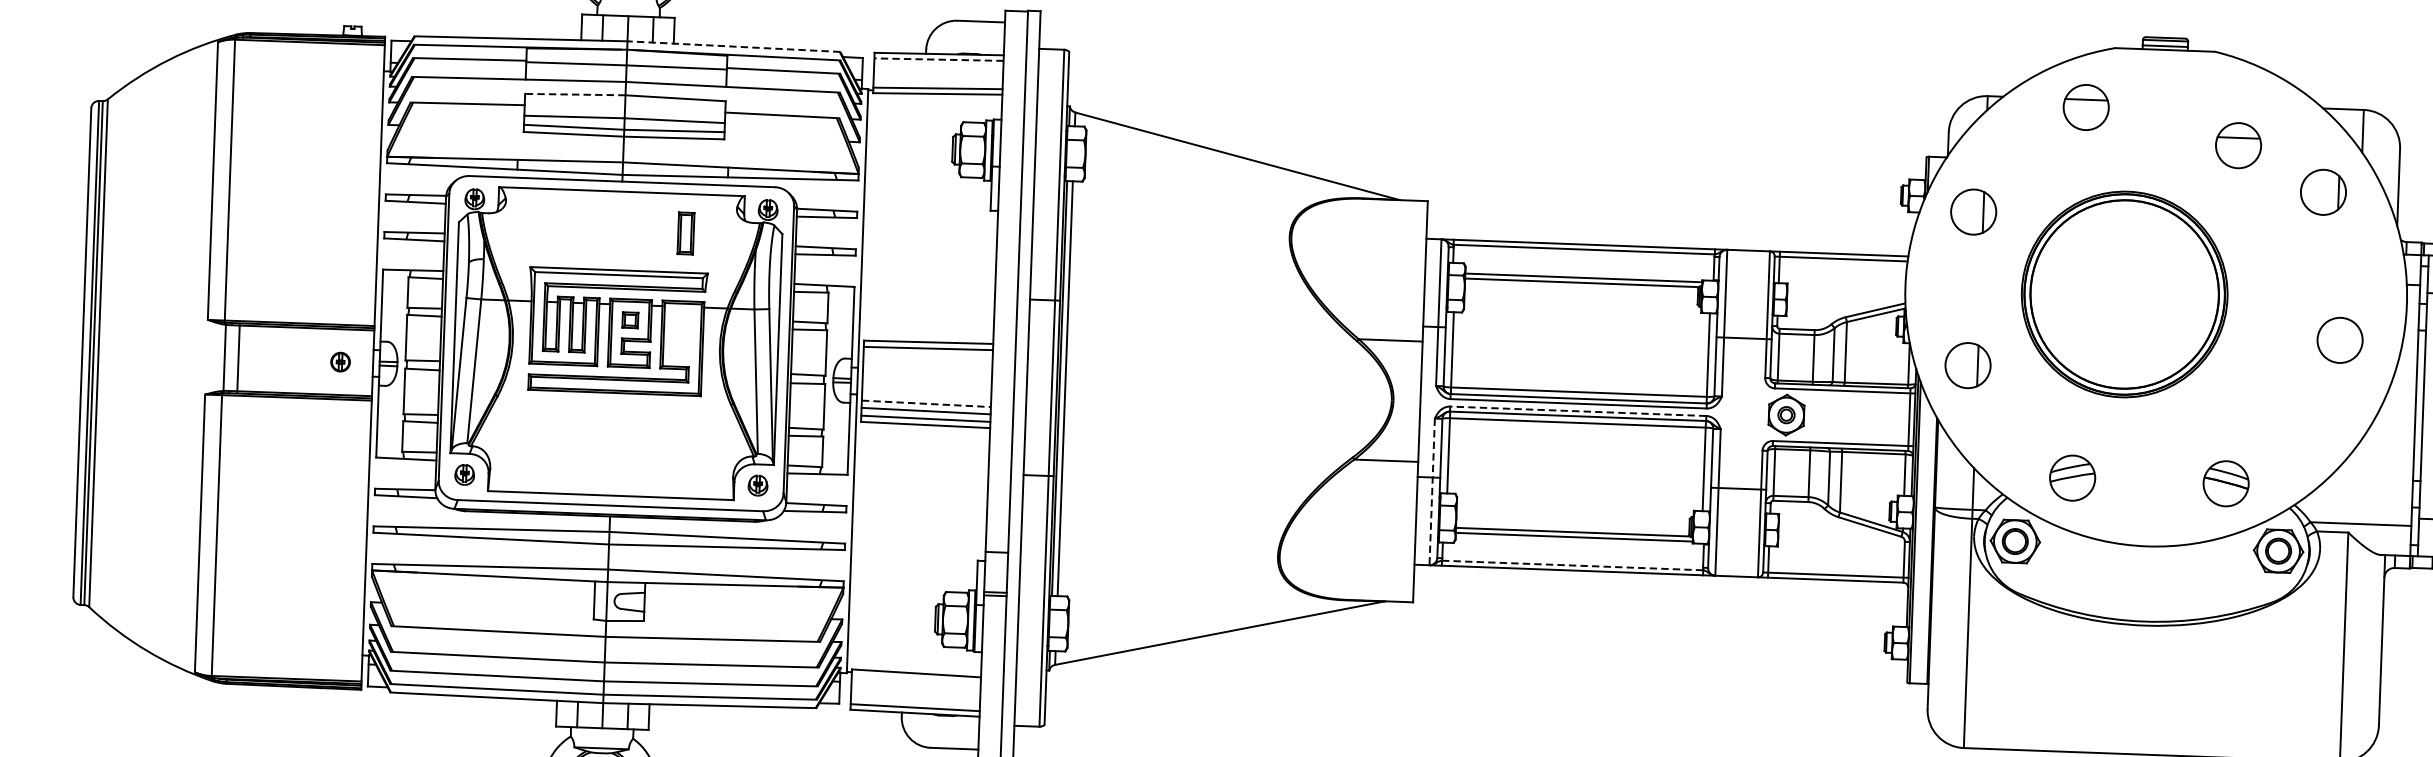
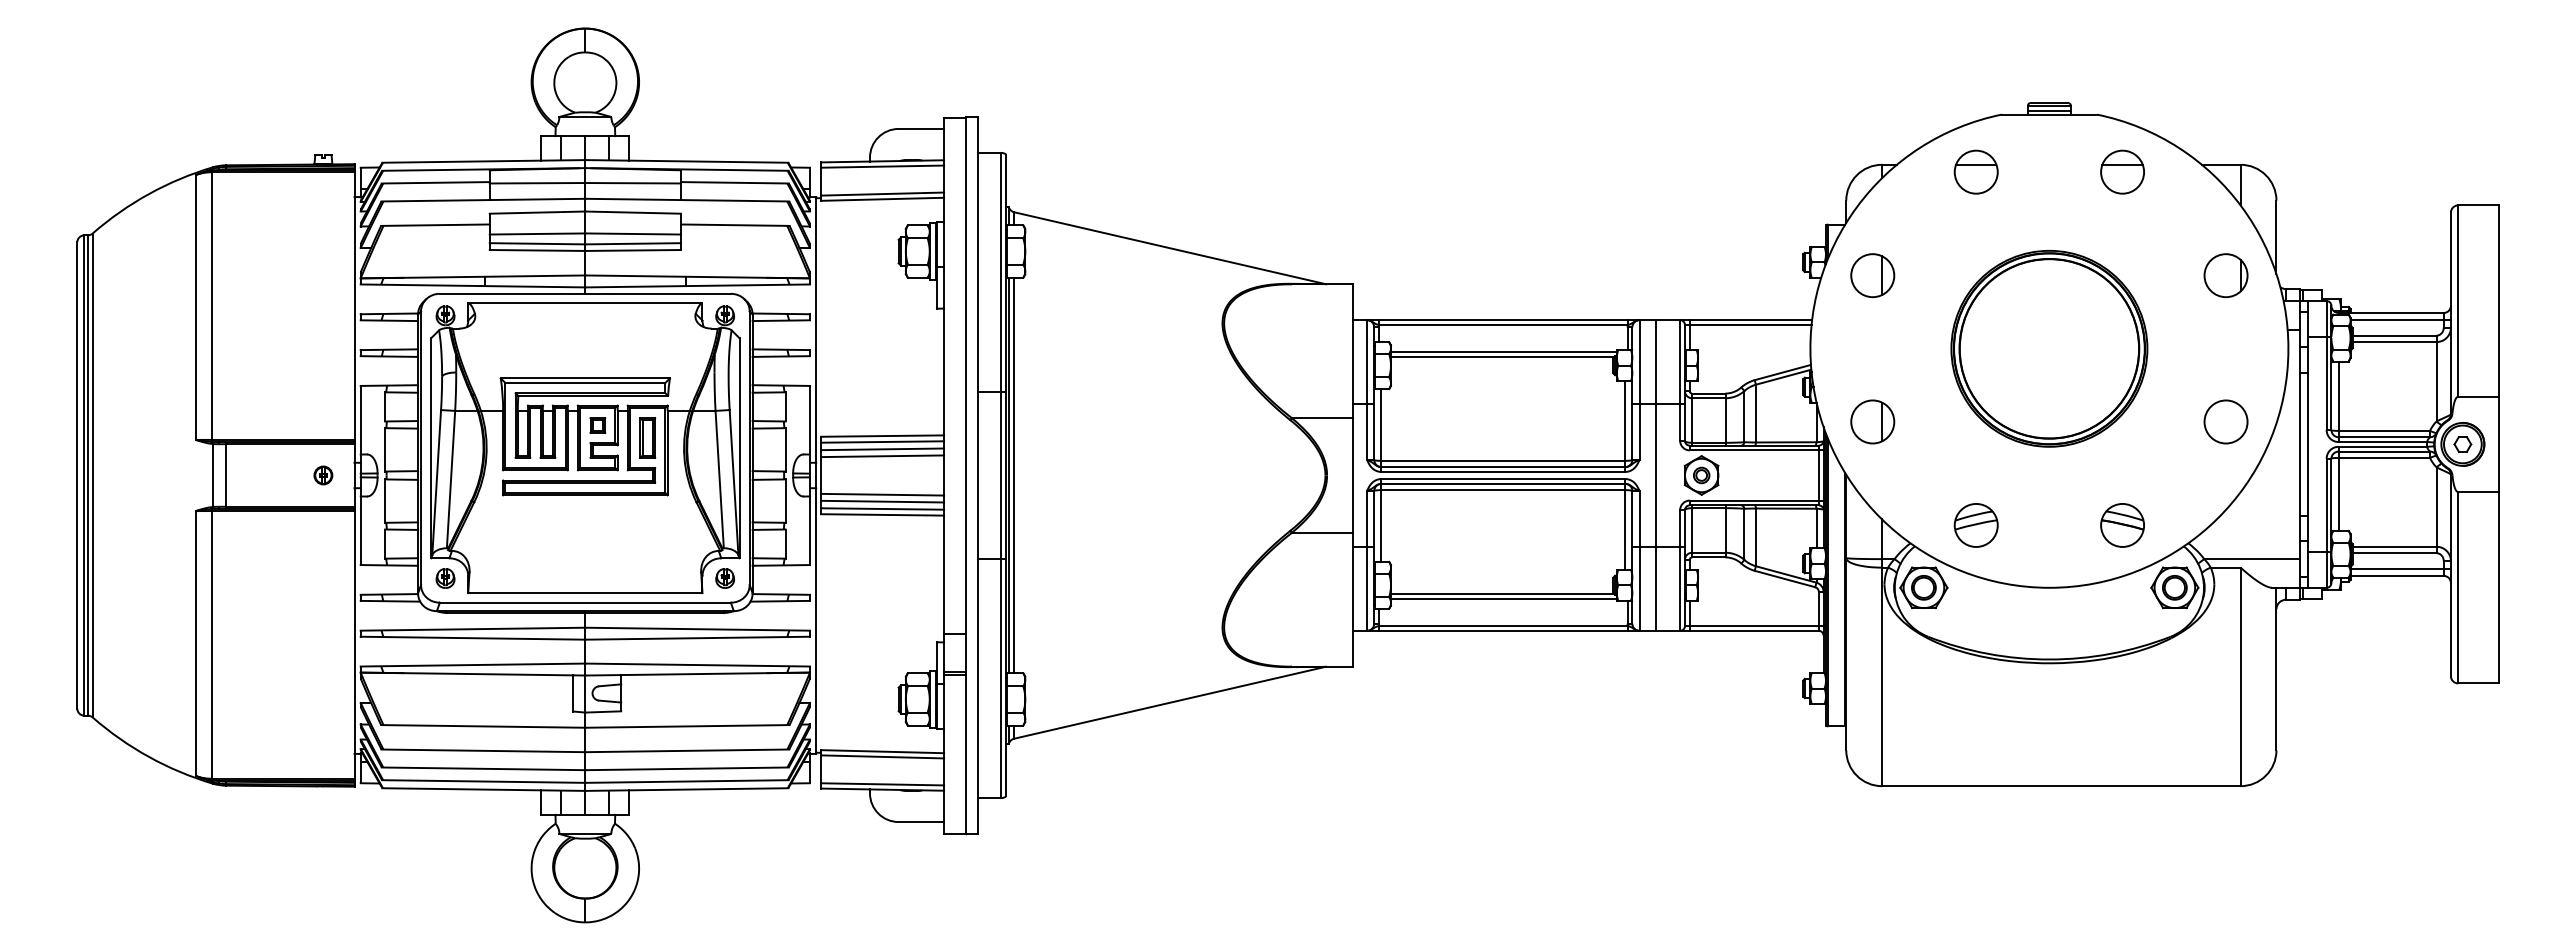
line: (733, 46) -> (686, 161), dashed -> solid
line: (938, 59) -> (882, 166), dashed -> solid
line: (575, 94) -> (537, 212), dashed -> solid
part: (2238, 144) -> (2122, 171), moved
part: (2322, 192) -> (2225, 275), moved
part: (685, 232) -> (647, 437), moved
part: (2124, 294) -> (2049, 348), moved
circle: (2339, 339) -> (2225, 421), moved
line: (928, 356) -> (882, 449), added
line: (927, 363) -> (882, 456), added
line: (926, 403) -> (882, 494), dashed -> solid
line: (1577, 411) -> (1502, 479), dashed -> solid
line: (1739, 413) -> (1656, 475), added
line: (1432, 491) -> (1367, 560), dashed -> solid
line: (1572, 565) -> (1503, 626), dashed -> solid
line: (916, 678) -> (882, 756), added

